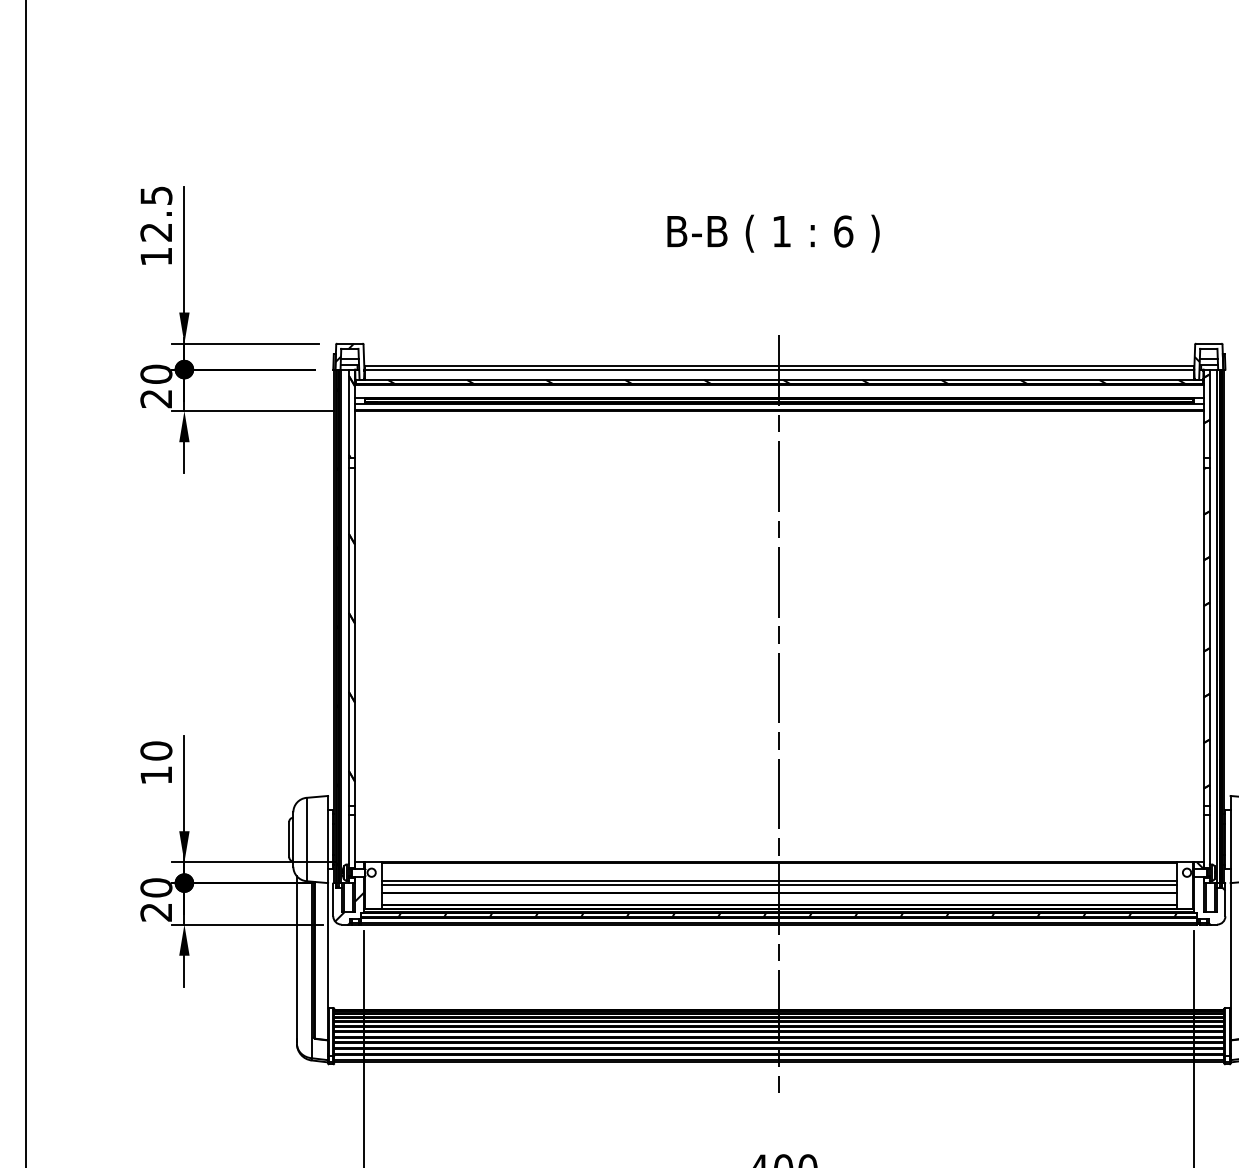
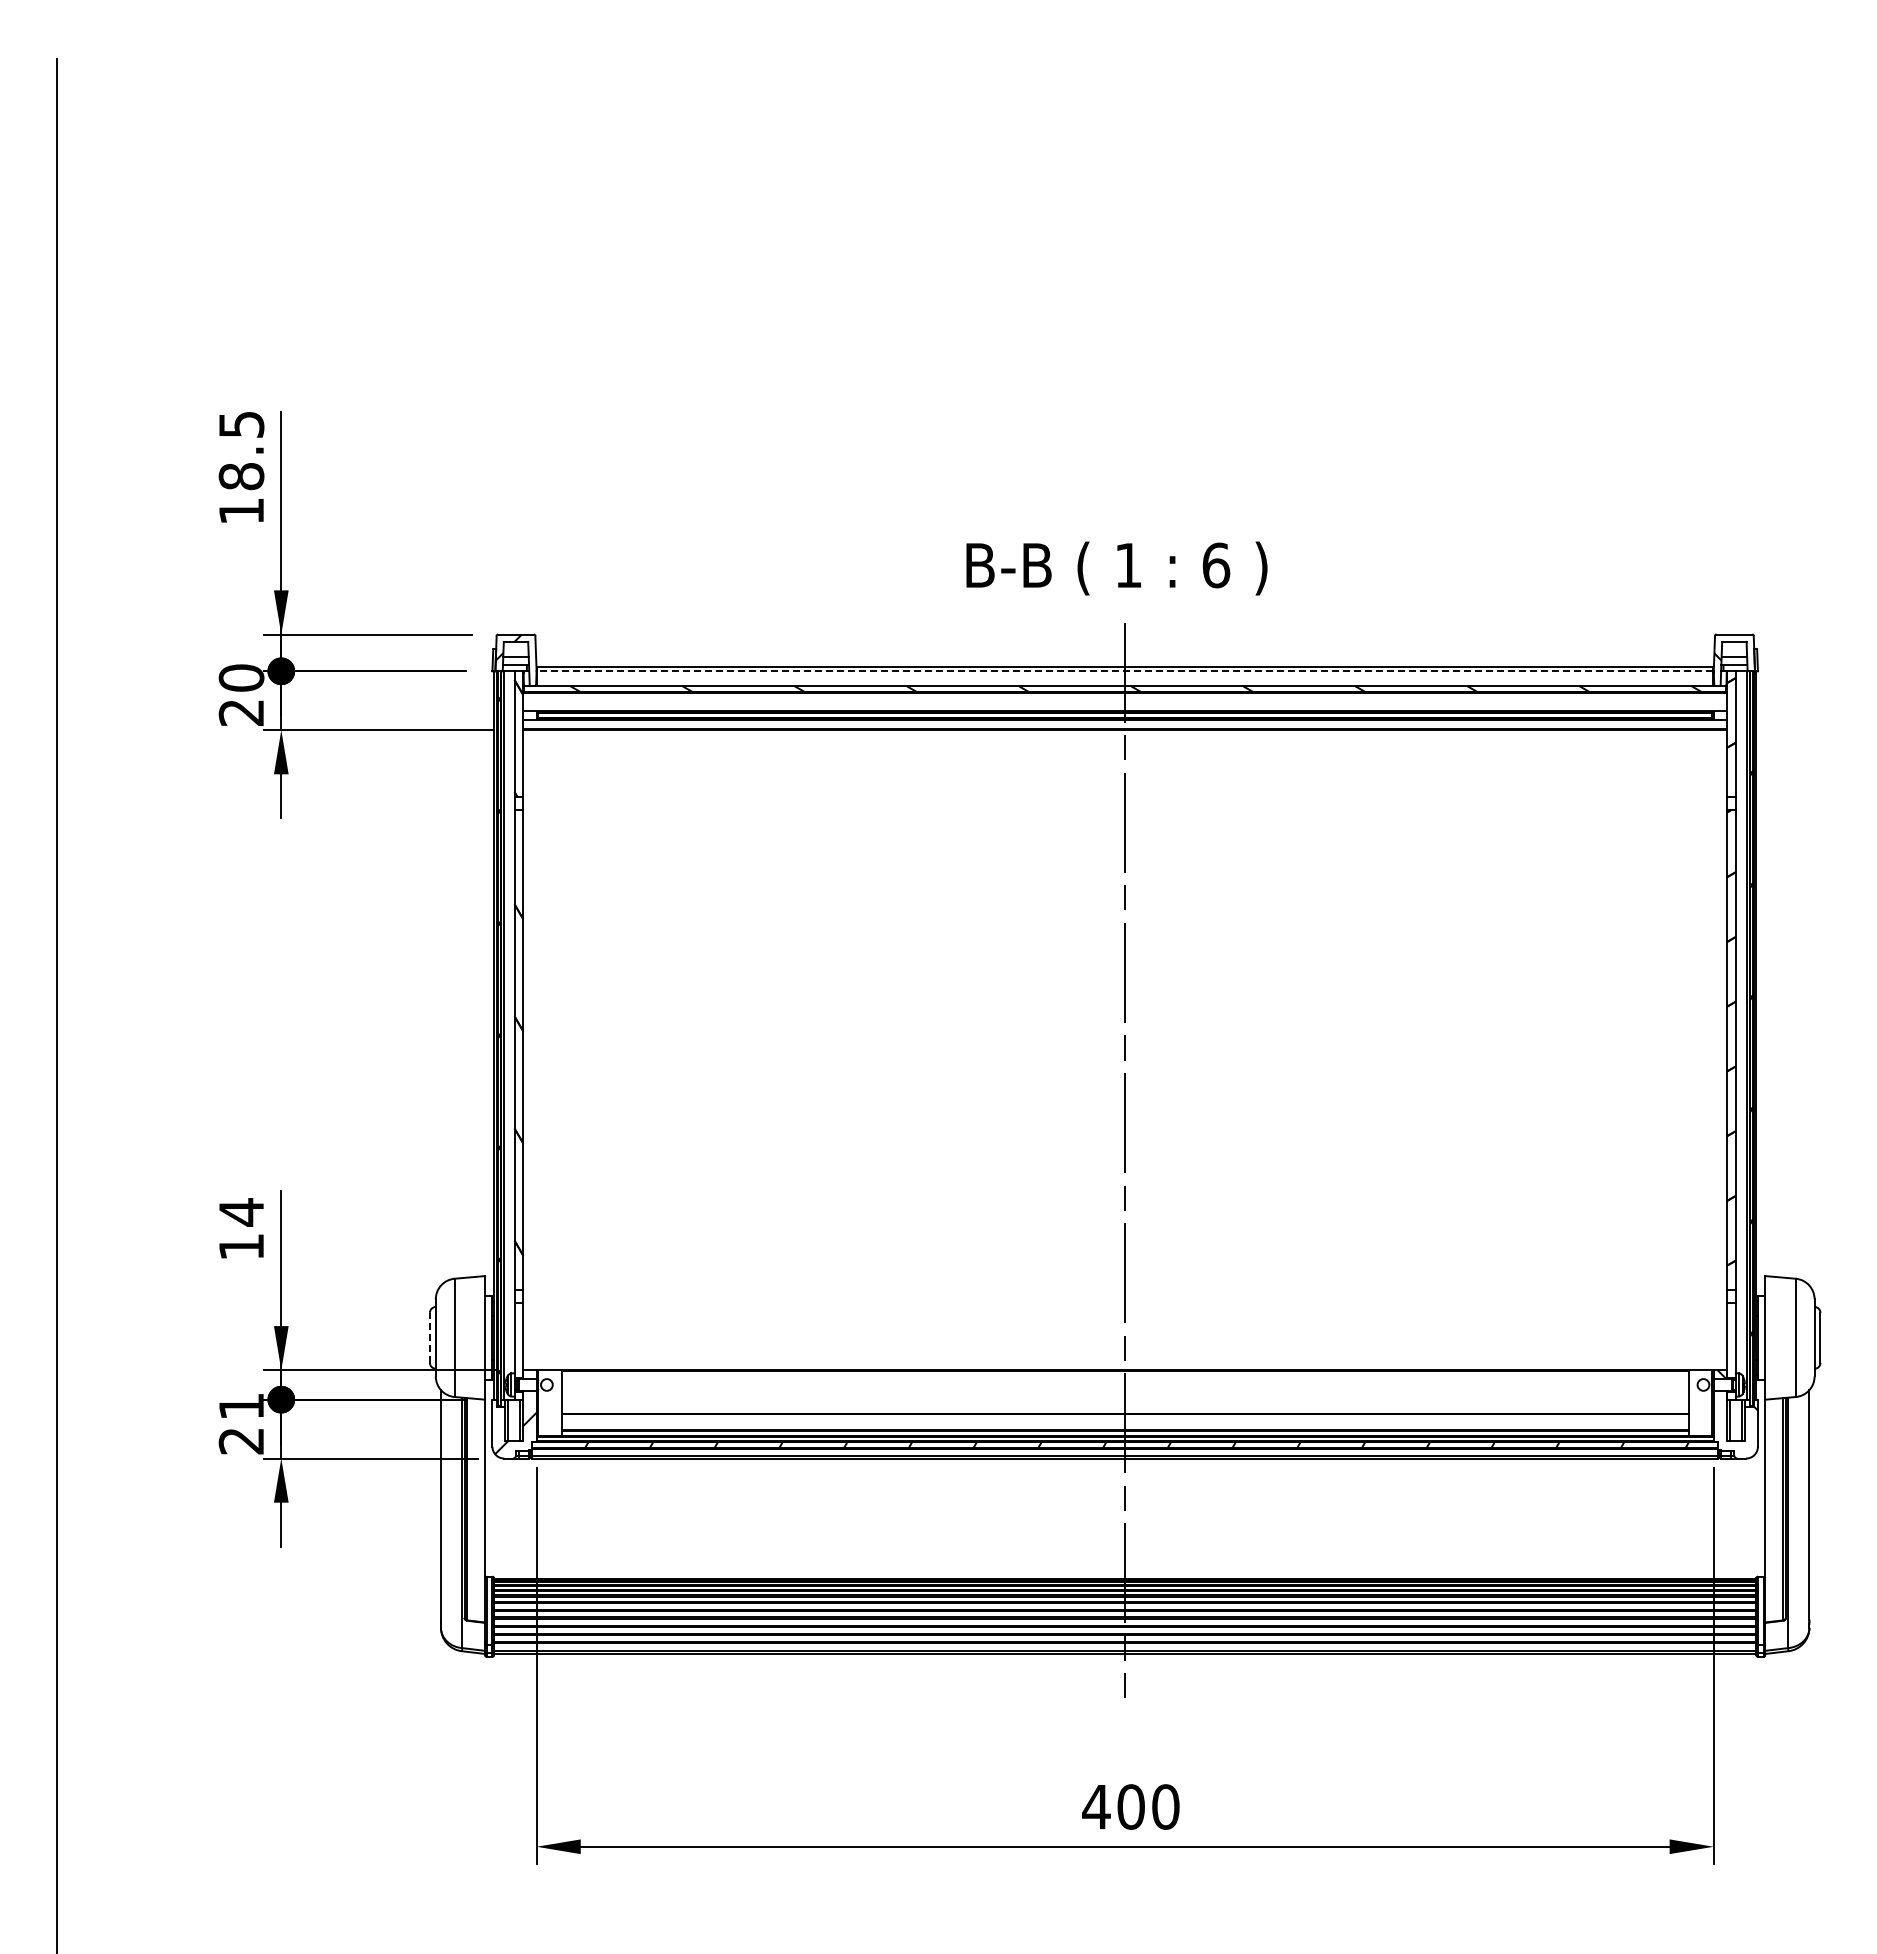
text: (156, 232) -> (241, 476), 12.5 -> 18.5
text: (773, 233) -> (1116, 568), moved
line: (779, 369) -> (1125, 671), solid -> dashed
text: (156, 751) -> (241, 1212), 10 -> 14
line: (288, 839) -> (429, 1337), solid -> dashed
line: (778, 880) -> (1124, 1396), removed
line: (778, 885) -> (1124, 1402), removed
text: (156, 887) -> (241, 1406), 20 -> 21

